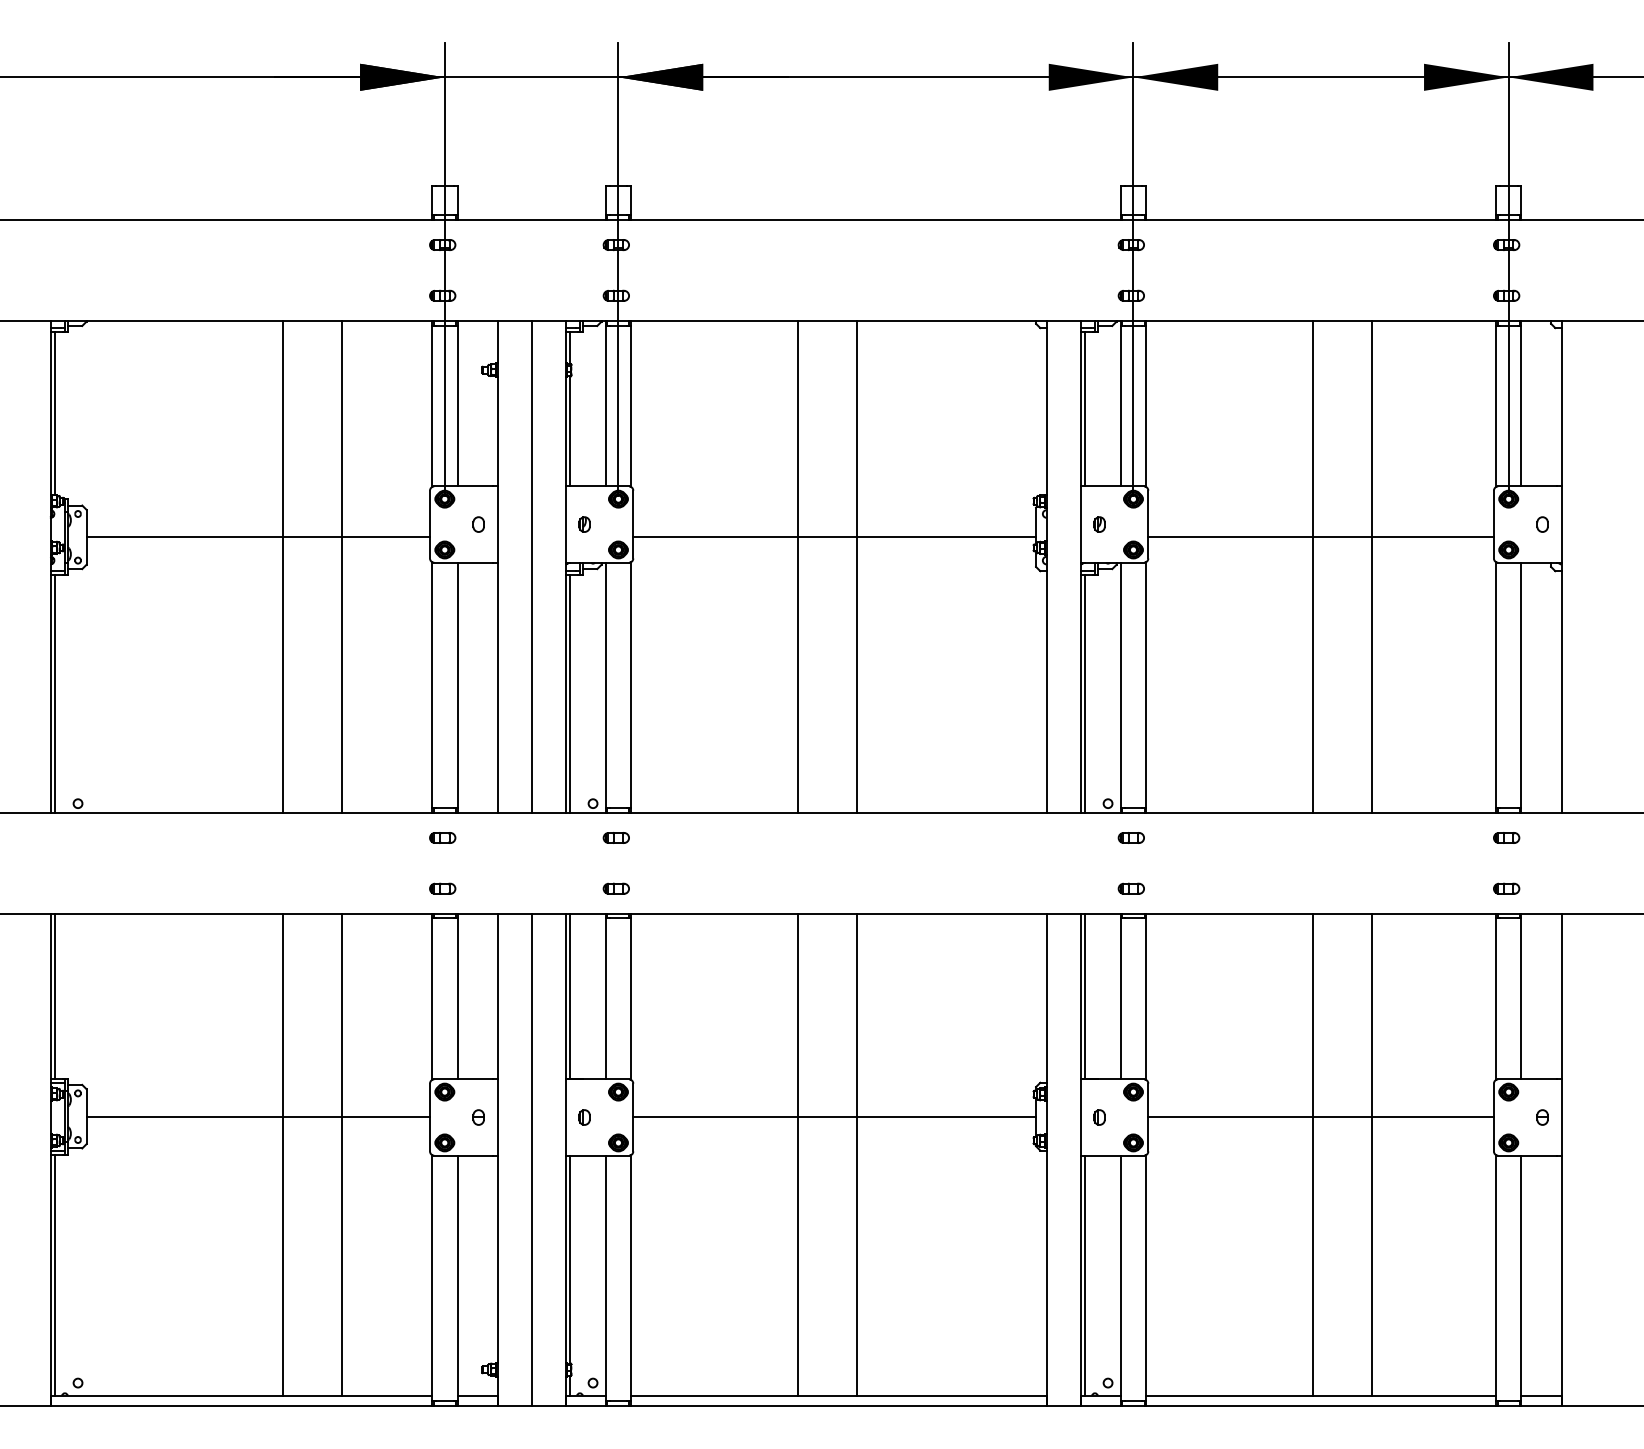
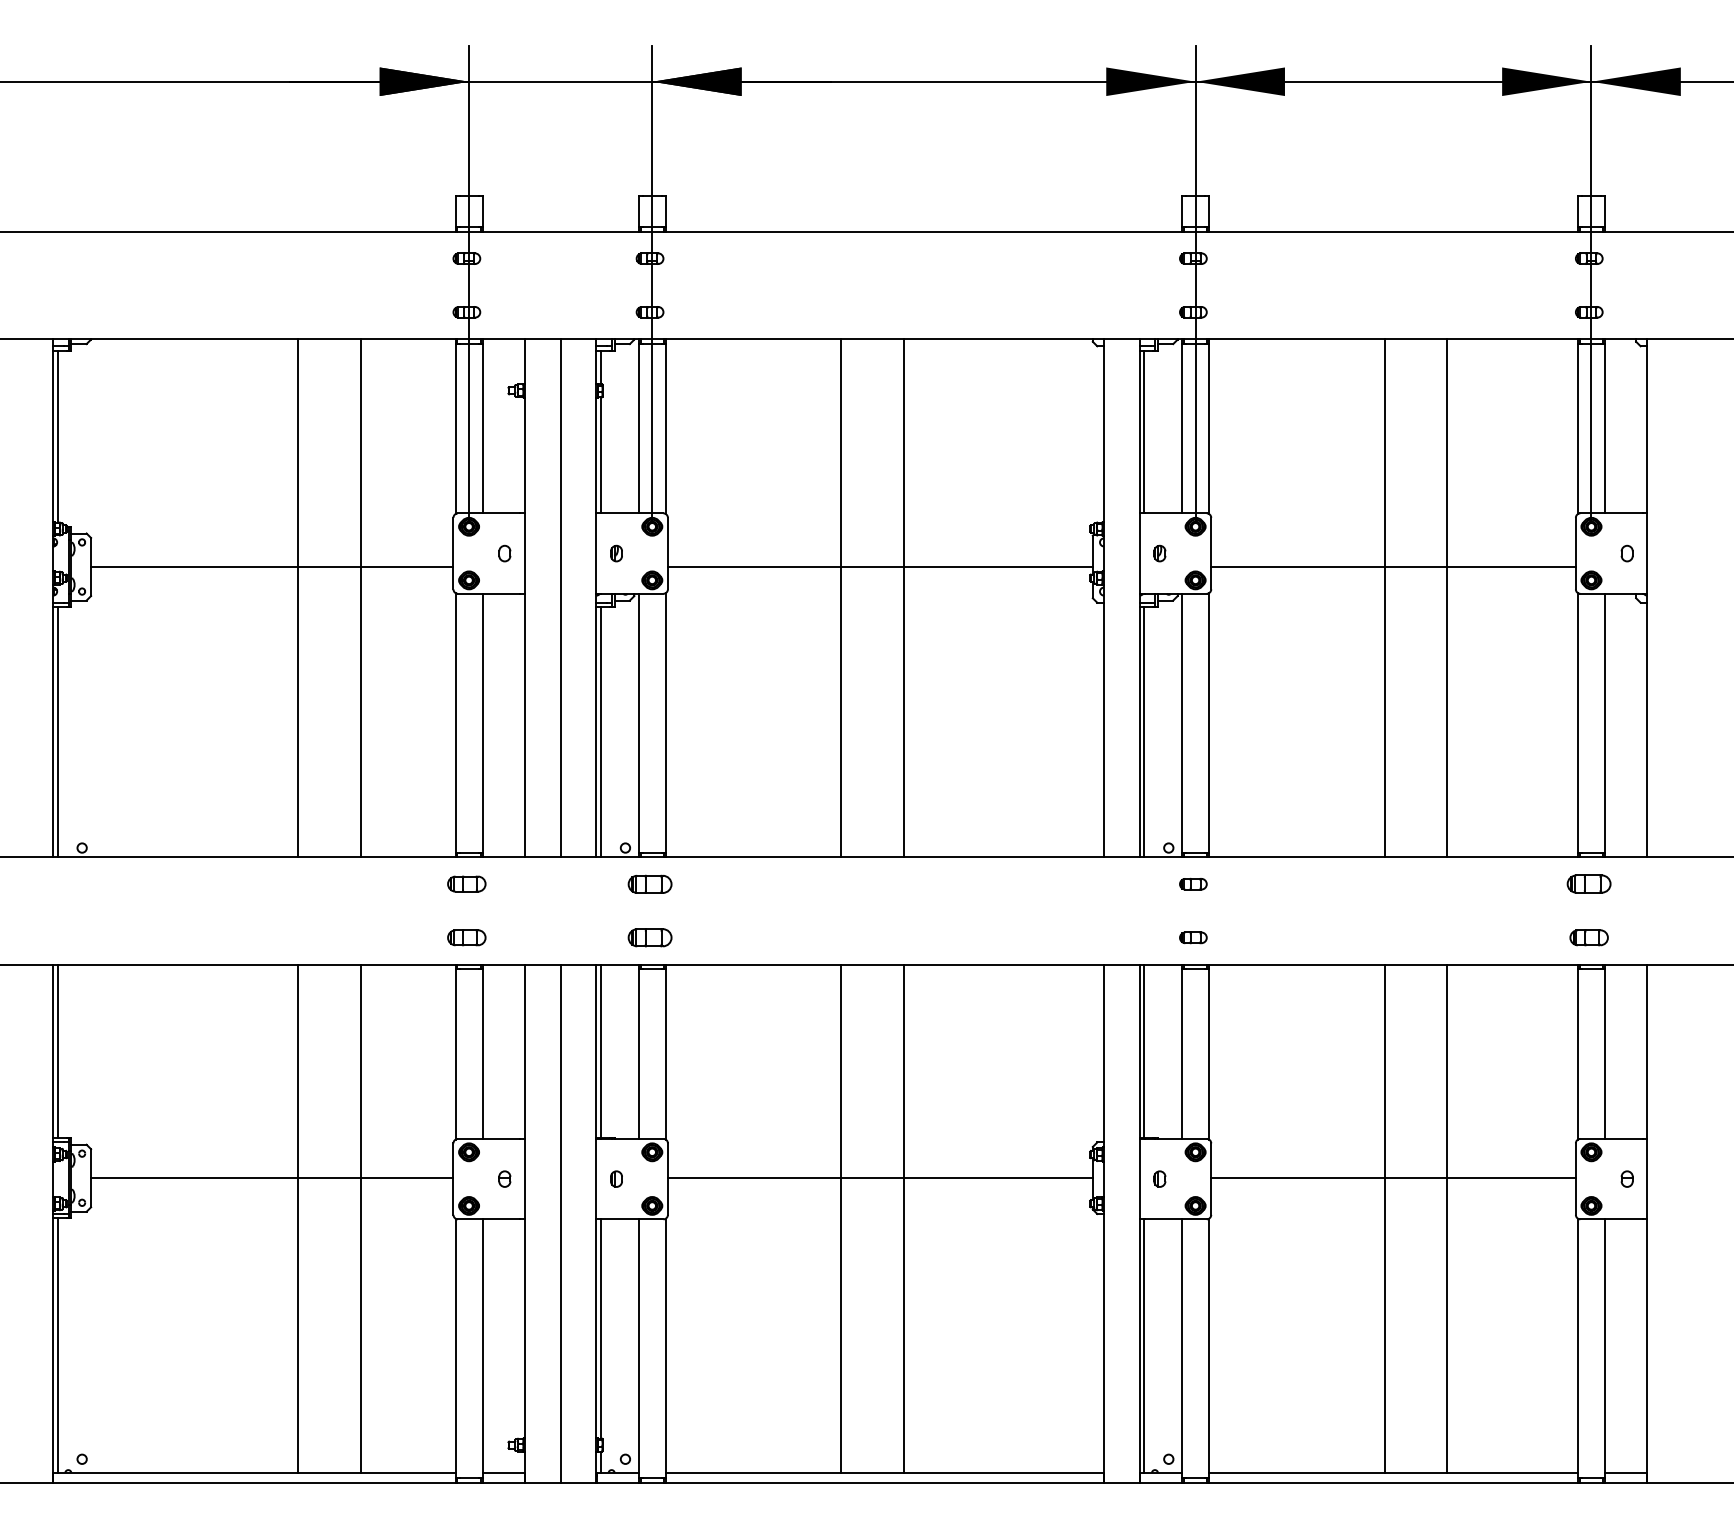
part: (615, 837) -> (649, 883), size x1.6
part: (442, 838) -> (466, 884), size x1.4
part: (1506, 838) -> (1589, 884), size x1.6
part: (442, 888) -> (466, 937), size x1.4
part: (615, 888) -> (649, 937), size x1.6
part: (1506, 888) -> (1589, 937), size x1.4

